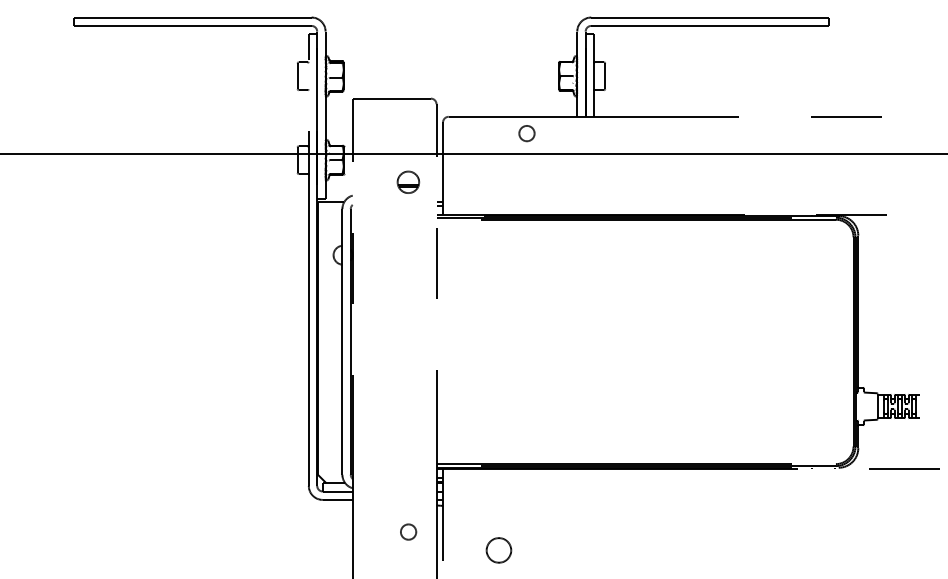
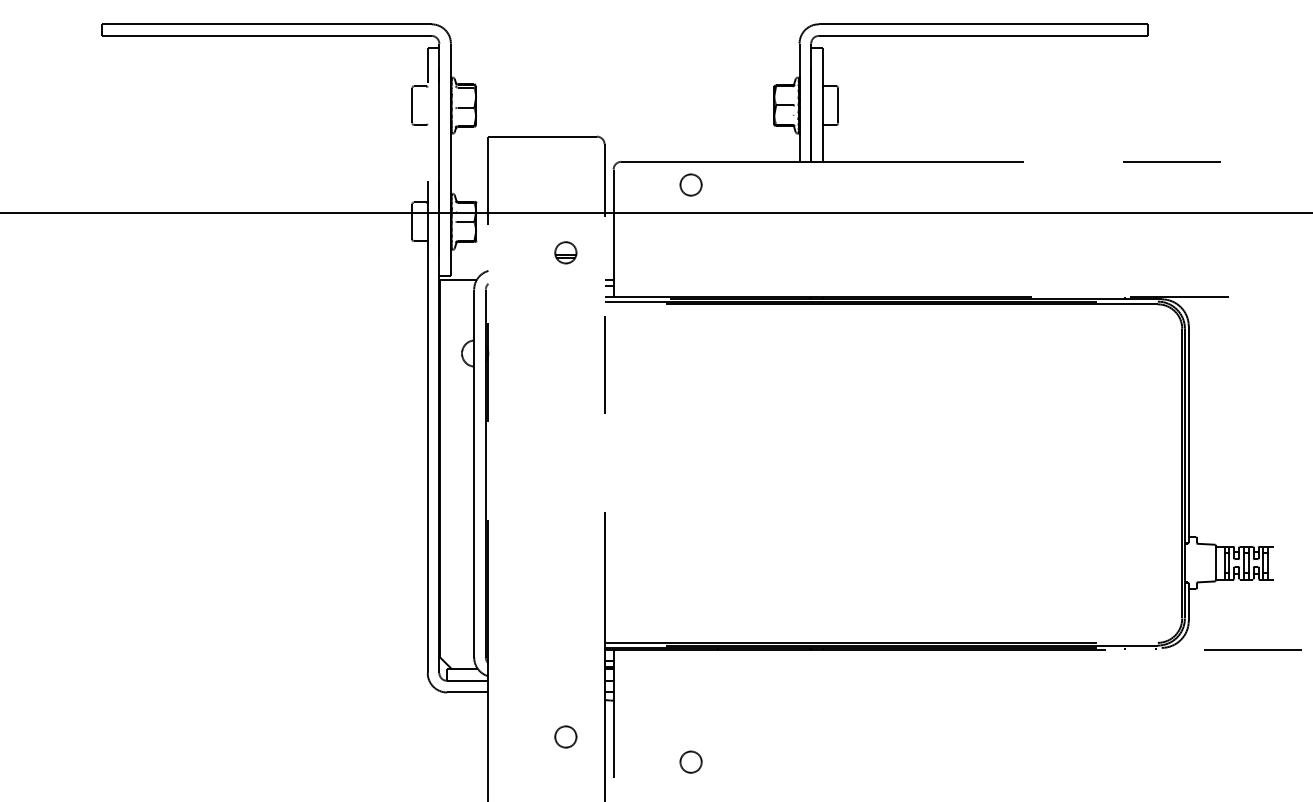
circle: (526, 133) -> (690, 184), moved
part: (408, 182) -> (565, 252), size x0.71
circle: (498, 549) -> (690, 761), size x0.62

